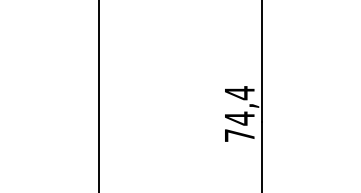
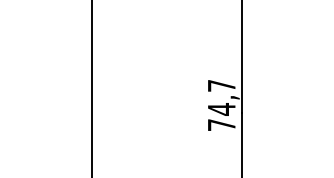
text: (239, 93) -> (221, 86), 74,4 -> 74,7

